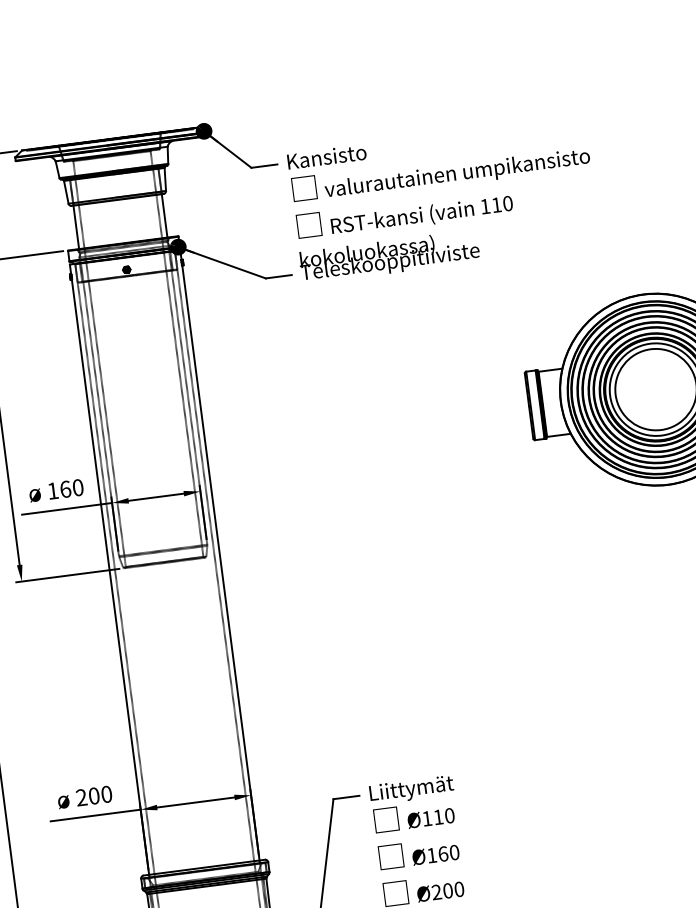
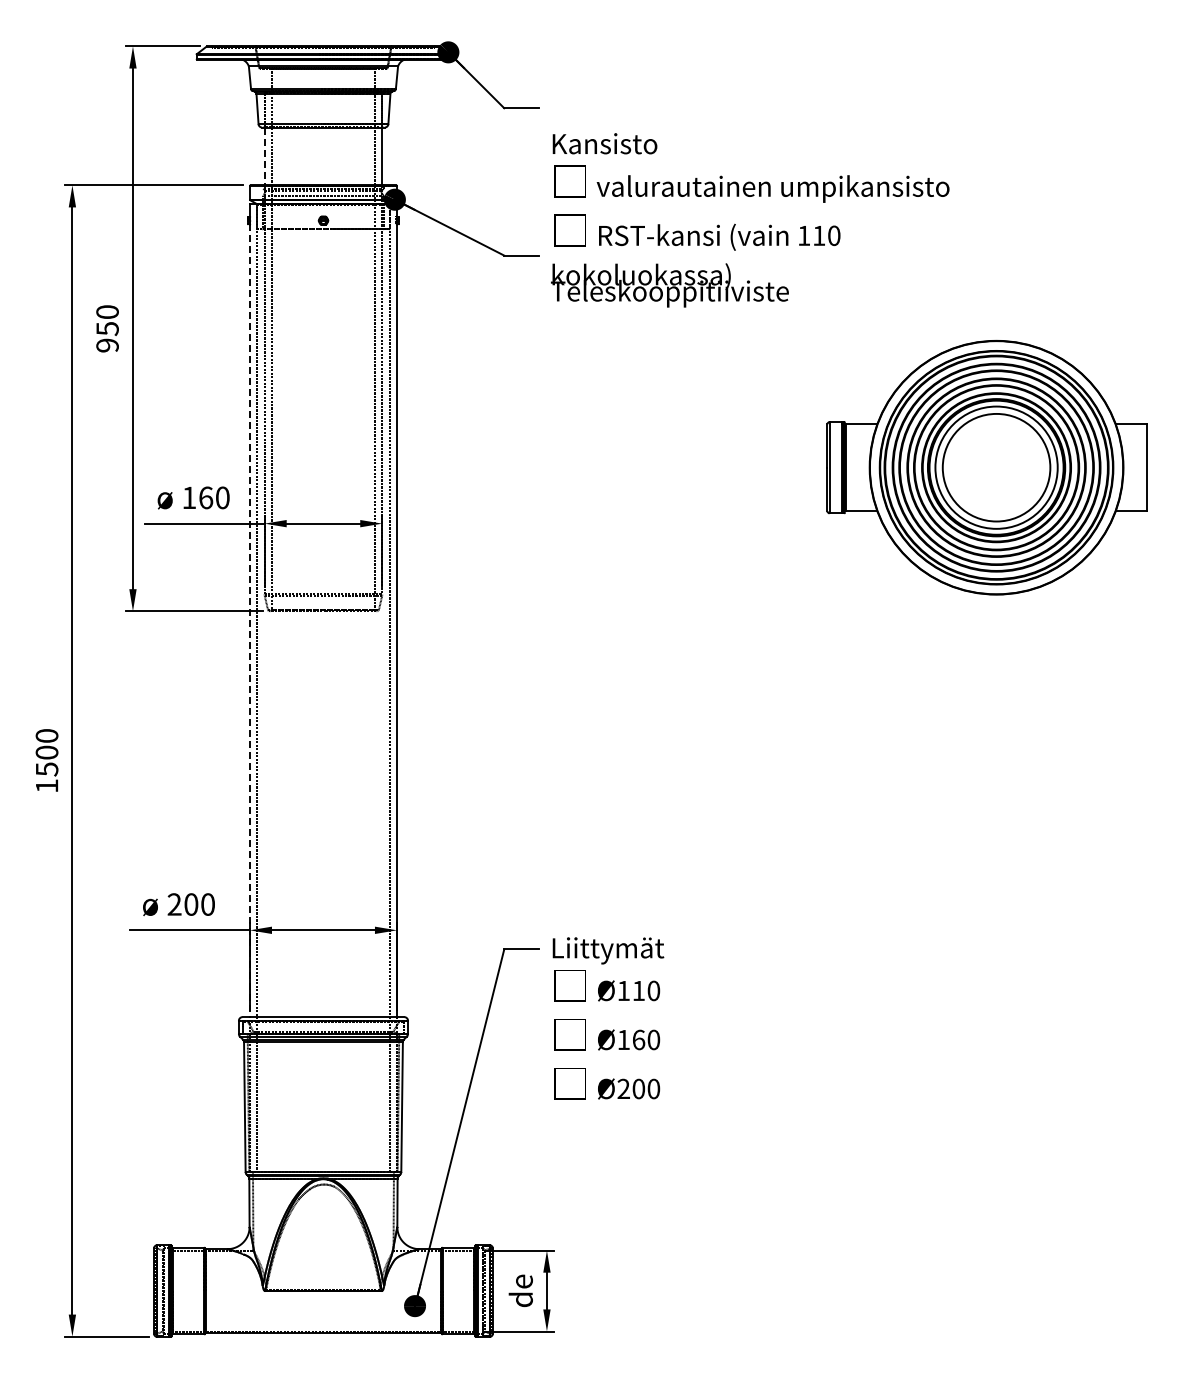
text: (443, 200) -> (750, 220), moved
line: (76, 227) -> (264, 156), solid -> dashed
line: (110, 577) -> (249, 621), solid -> dashed

